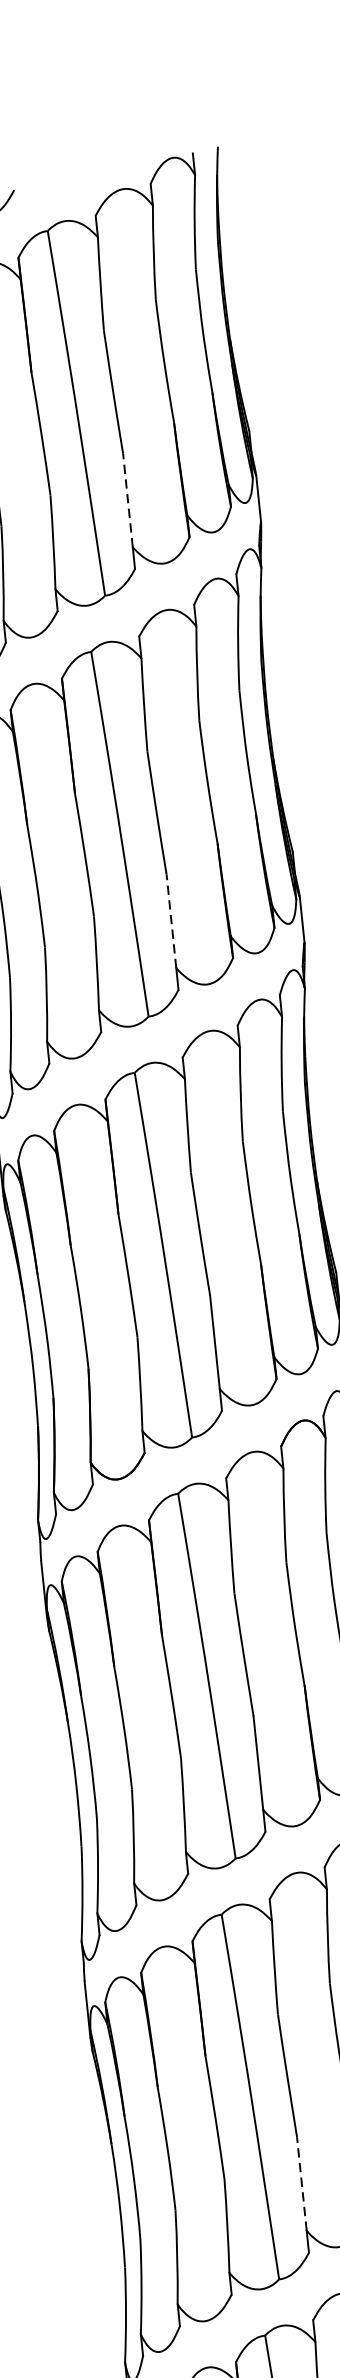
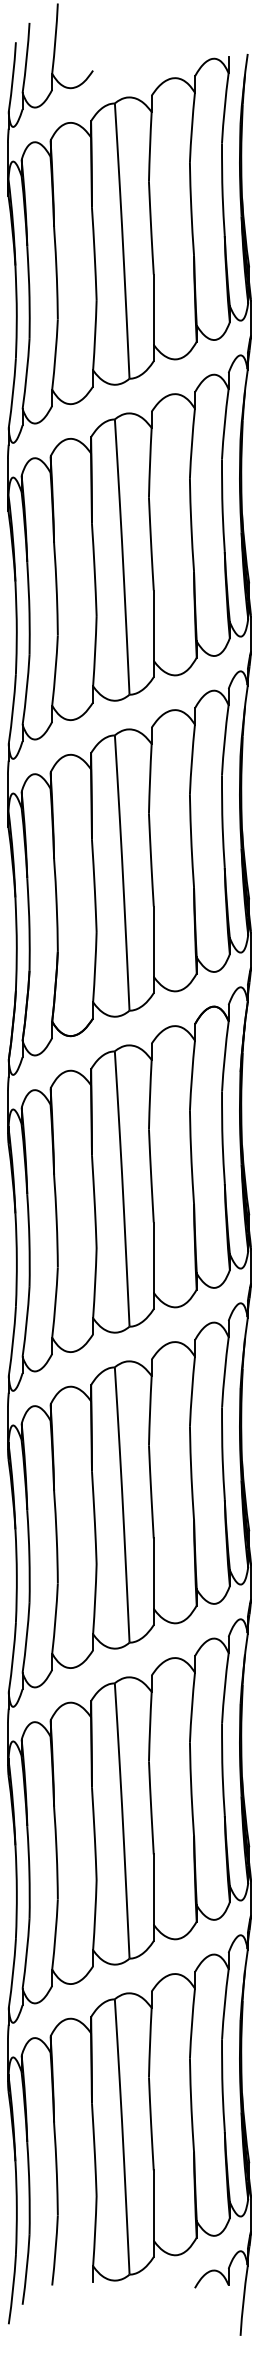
line: (127, 500) -> (153, 309), dashed -> solid
line: (171, 921) -> (153, 625), dashed -> solid
line: (301, 2183) -> (153, 1573), dashed -> solid

